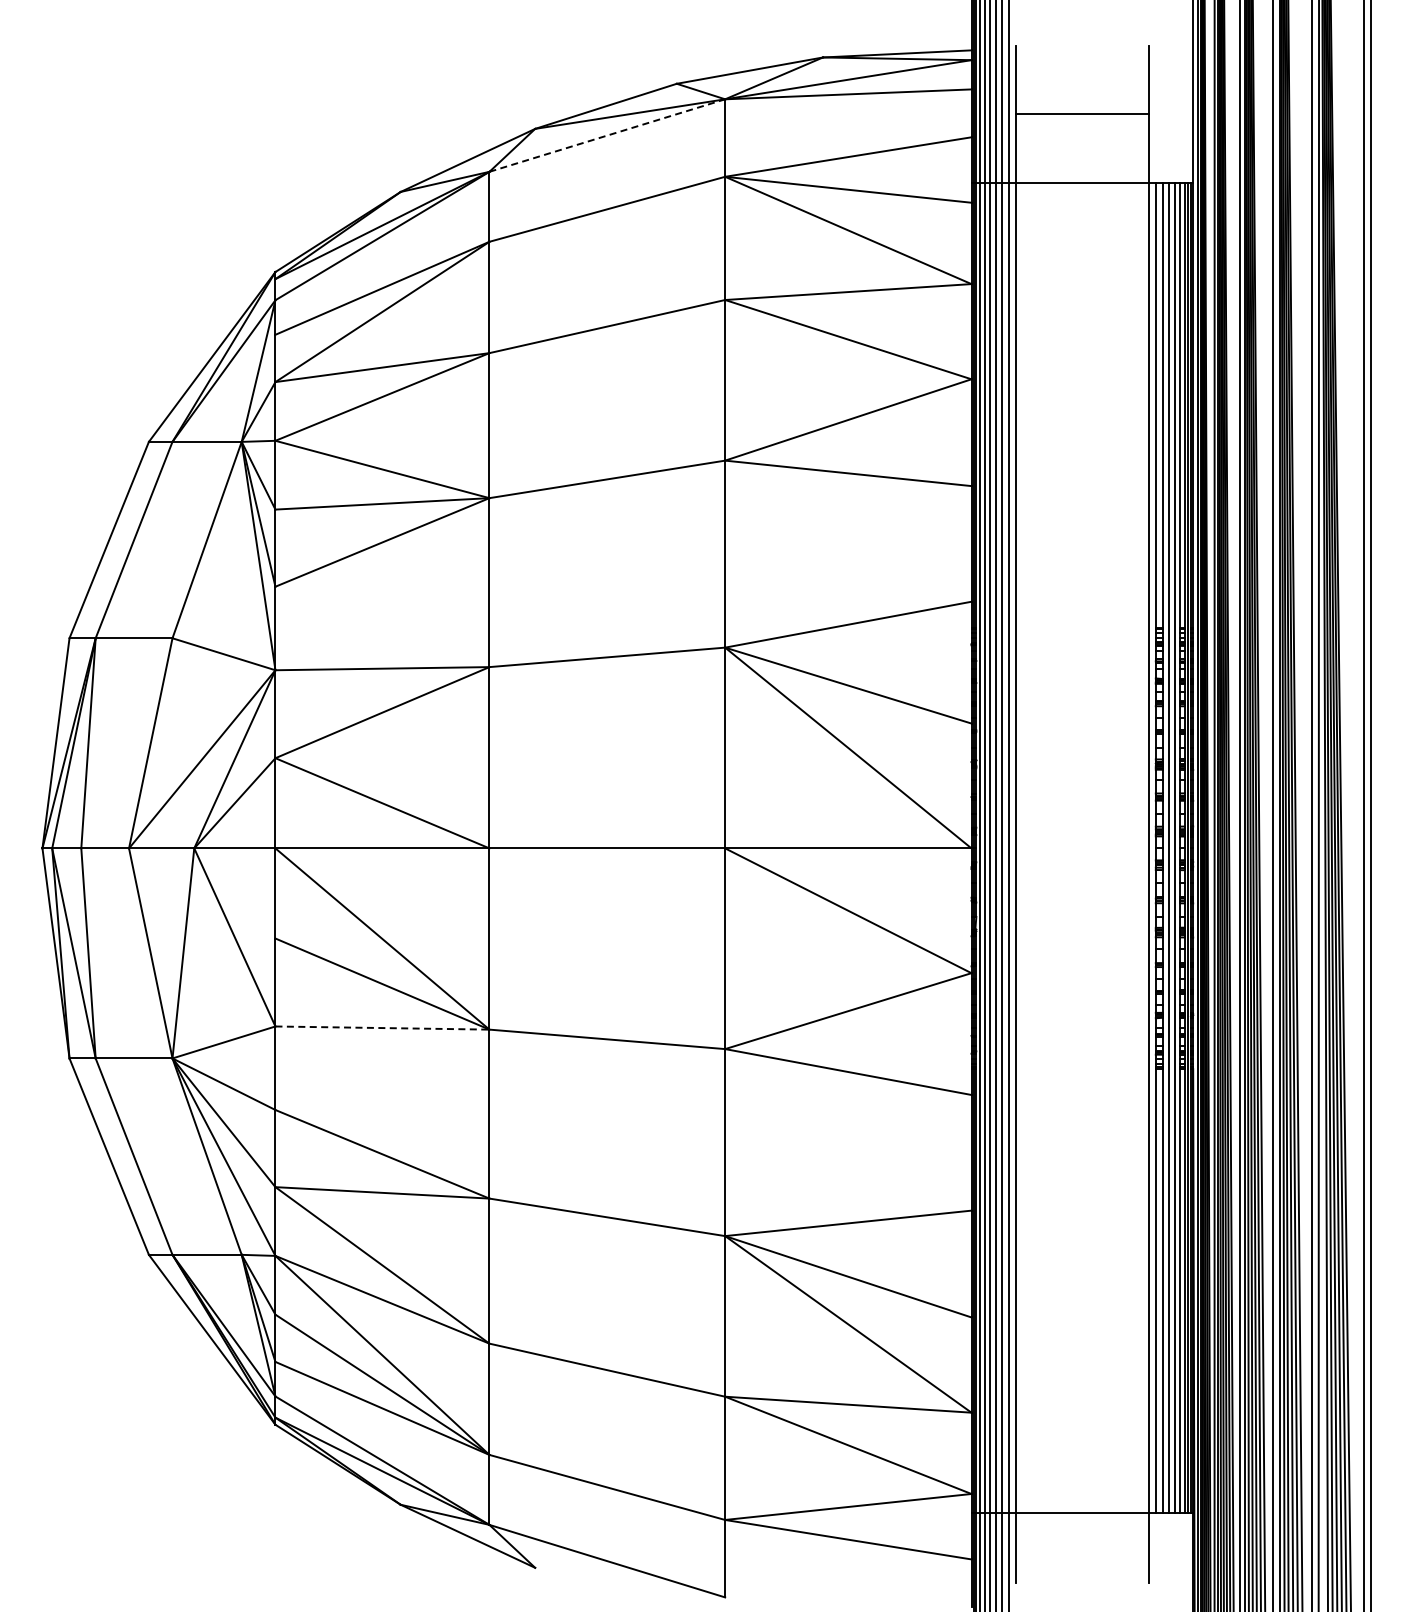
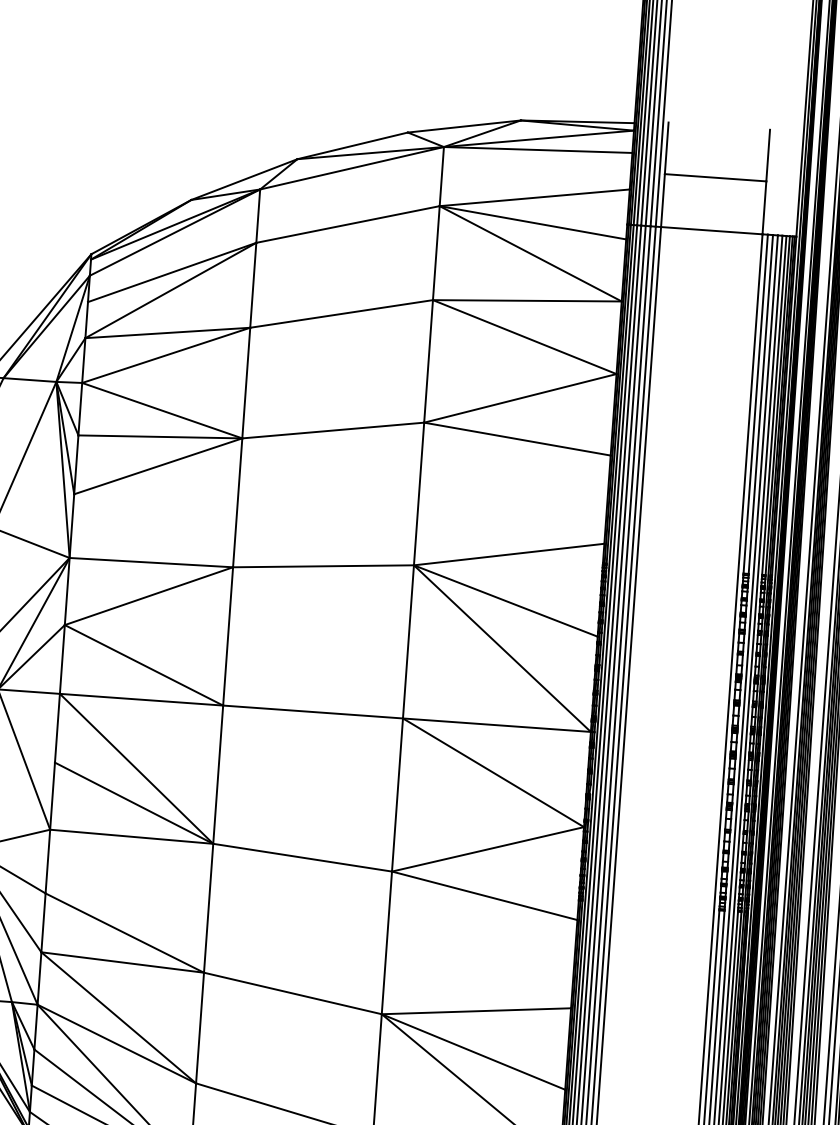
line: (607, 135) -> (352, 168), dashed -> solid
line: (382, 1028) -> (131, 837), dashed -> solid

